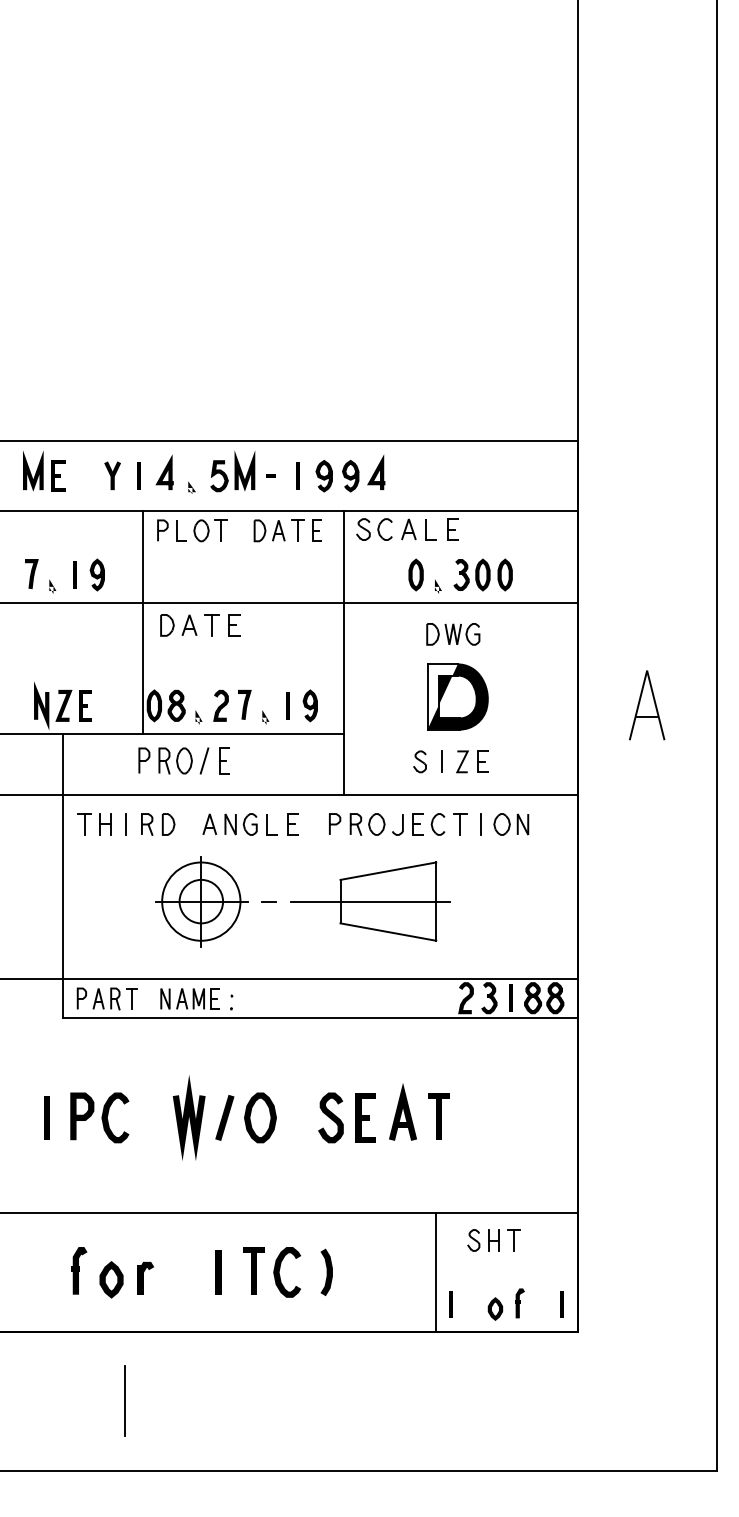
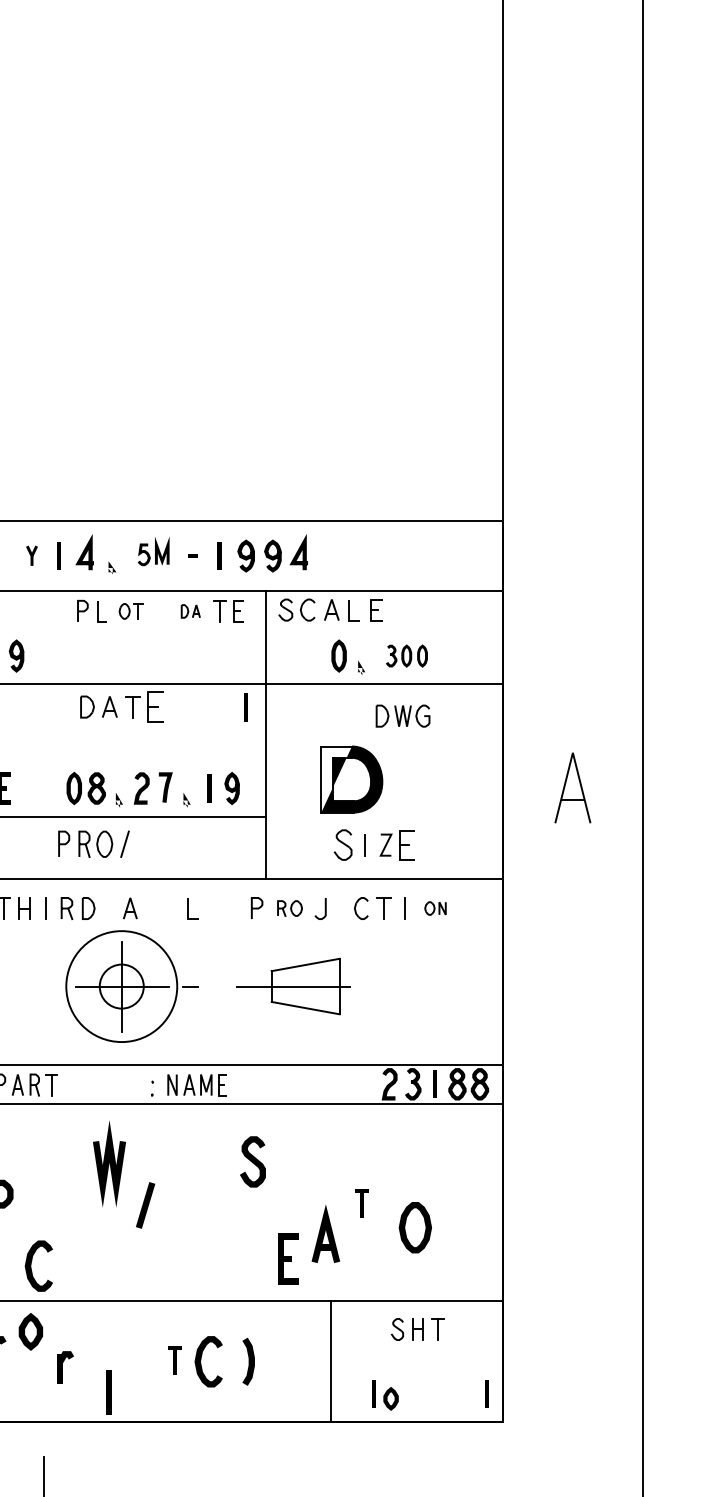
part: (232, 471) -> (153, 551), size x0.7
part: (112, 475) -> (31, 555), size x0.7
part: (210, 530) -> (131, 611), size x0.7
part: (269, 530) -> (190, 611), size x0.6
part: (482, 574) -> (406, 655), size x0.7
line: (143, 622) -> (63, 704), removed
part: (234, 625) -> (155, 707), size x1.4
line: (323, 625) -> (245, 707), added
part: (453, 634) -> (403, 716), moved
part: (457, 696) -> (351, 779), moved
part: (224, 760) -> (145, 843), removed
part: (419, 761) -> (342, 844), size x1.4
part: (482, 761) -> (406, 844), size x1.4
part: (240, 824) -> (161, 908), removed
part: (292, 824) -> (214, 908), removed
part: (367, 824) -> (289, 908), size x0.7
part: (417, 824) -> (340, 908), removed
part: (511, 824) -> (435, 908), size x0.6
circle: (201, 901) -> (121, 986), size x1.4
part: (370, 901) -> (292, 986), size x0.7
part: (189, 998) -> (196, 1084), moved
part: (402, 1111) -> (325, 1233), moved
curve: (108, 1115) -> (31, 1263), moved
part: (438, 1116) -> (361, 1204), size x0.6
line: (188, 1117) -> (108, 1163), moved
part: (260, 1117) -> (415, 1227), moved
curve: (330, 1117) -> (252, 1161), moved
part: (365, 1117) -> (287, 1258), moved
part: (253, 1270) -> (174, 1359), size x0.6
line: (218, 1272) -> (108, 1392), moved
line: (435, 1272) -> (330, 1361), moved
part: (111, 1279) -> (30, 1331), moved
part: (519, 1303) -> (443, 1393), removed
part: (495, 1308) -> (391, 1398), moved

